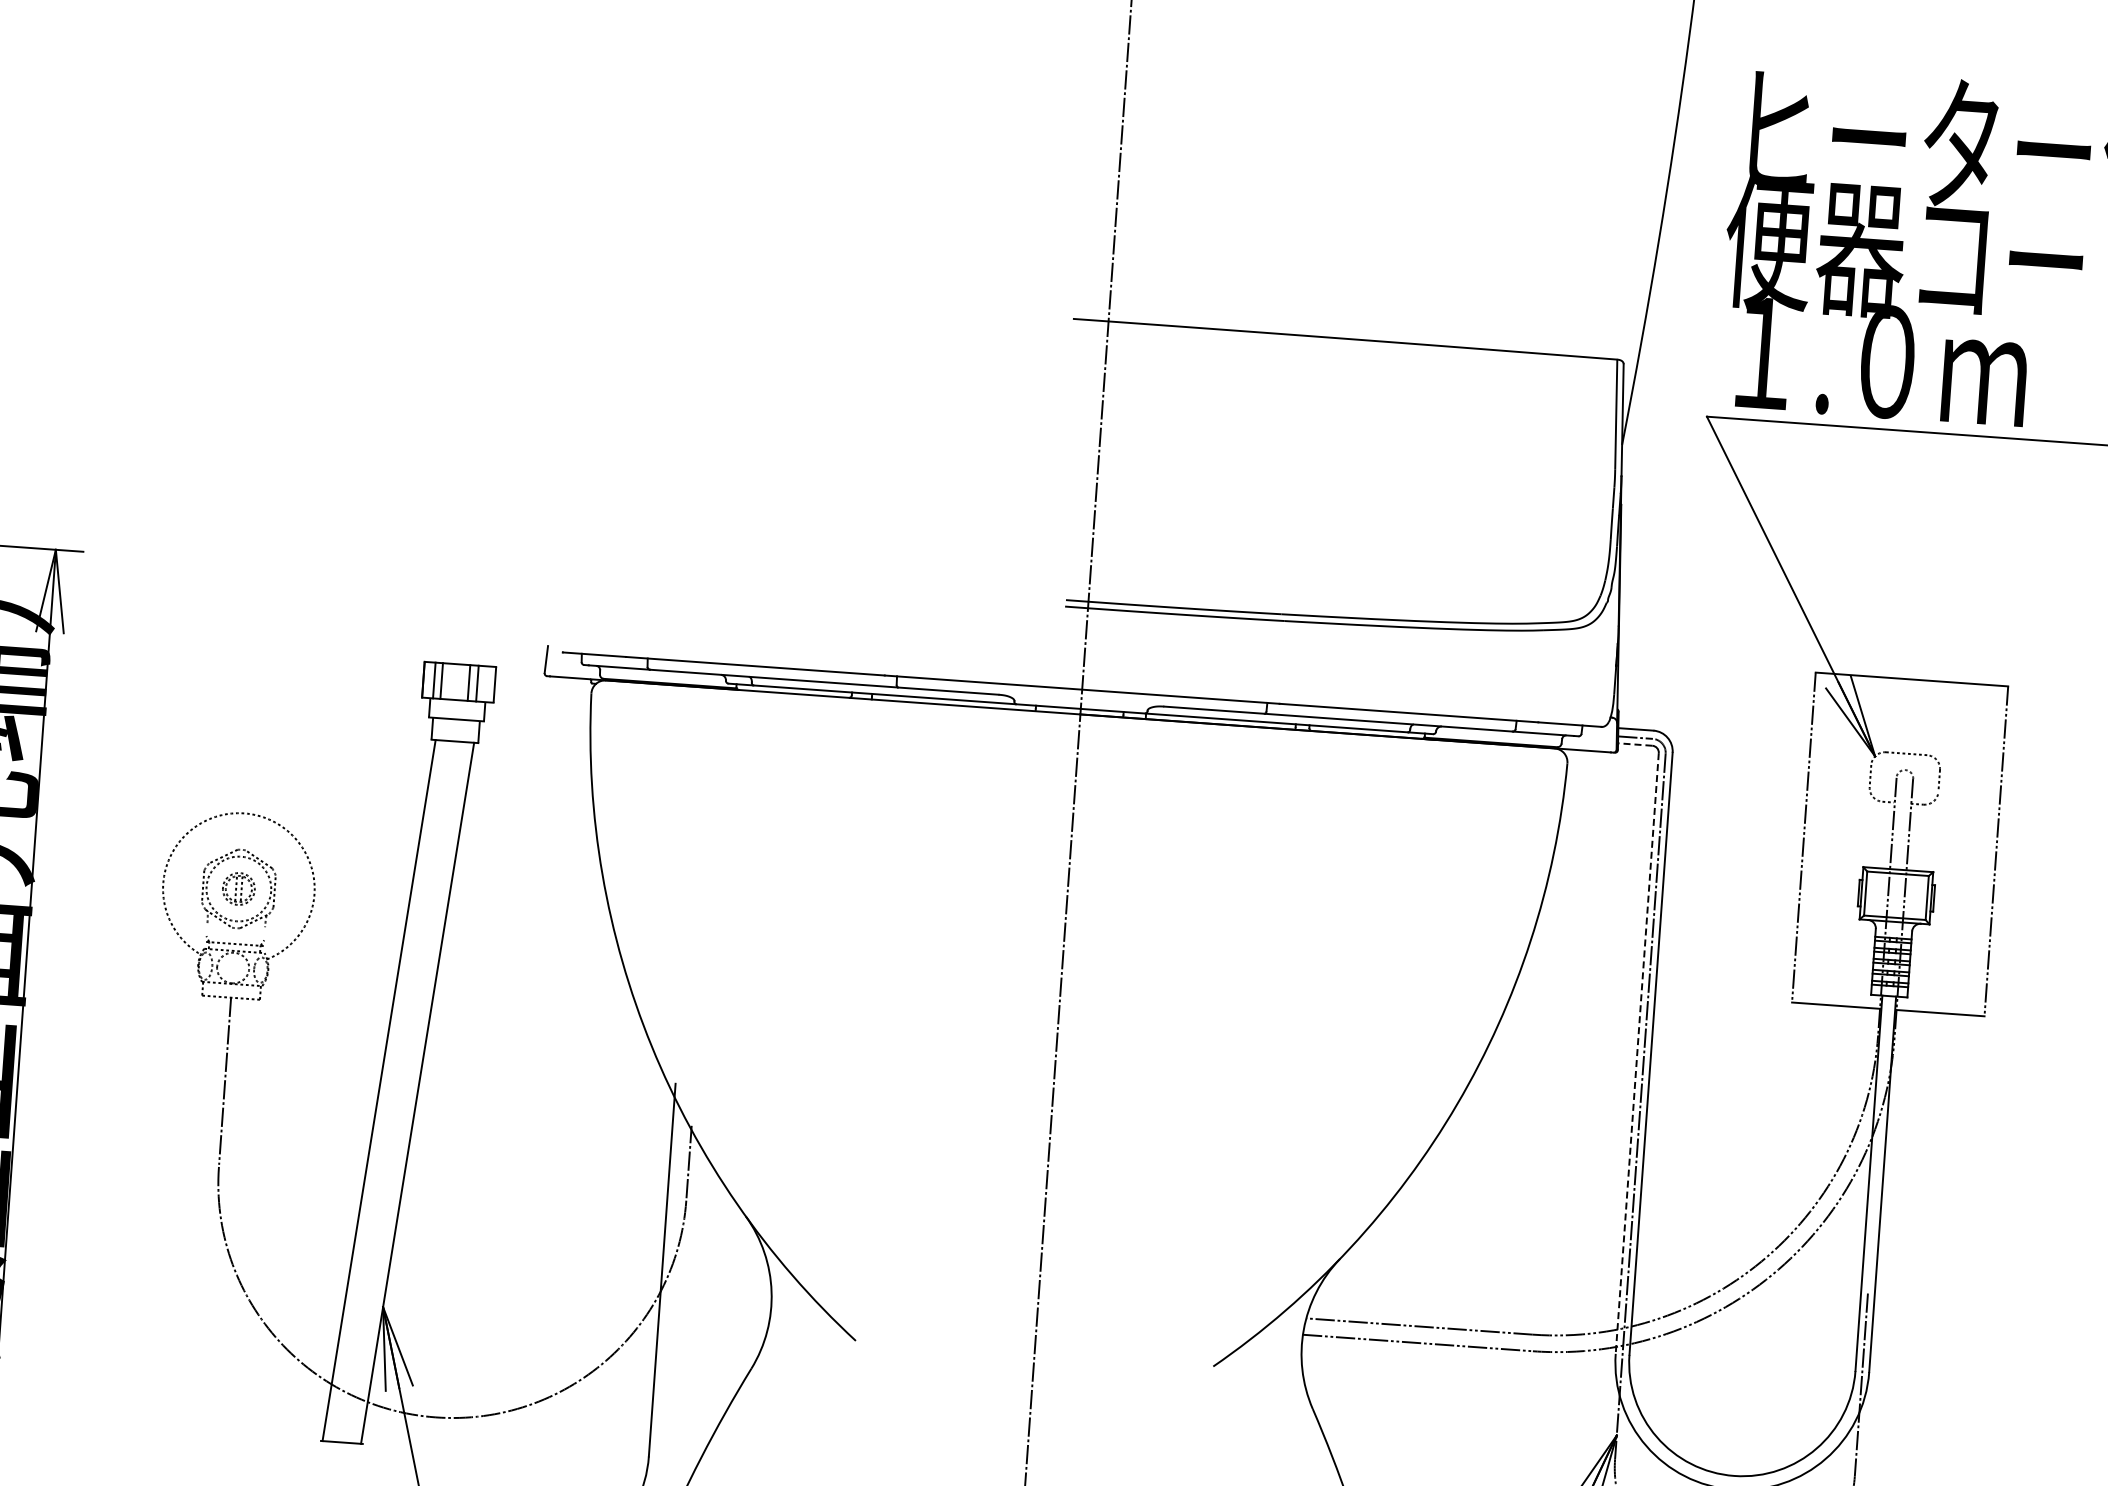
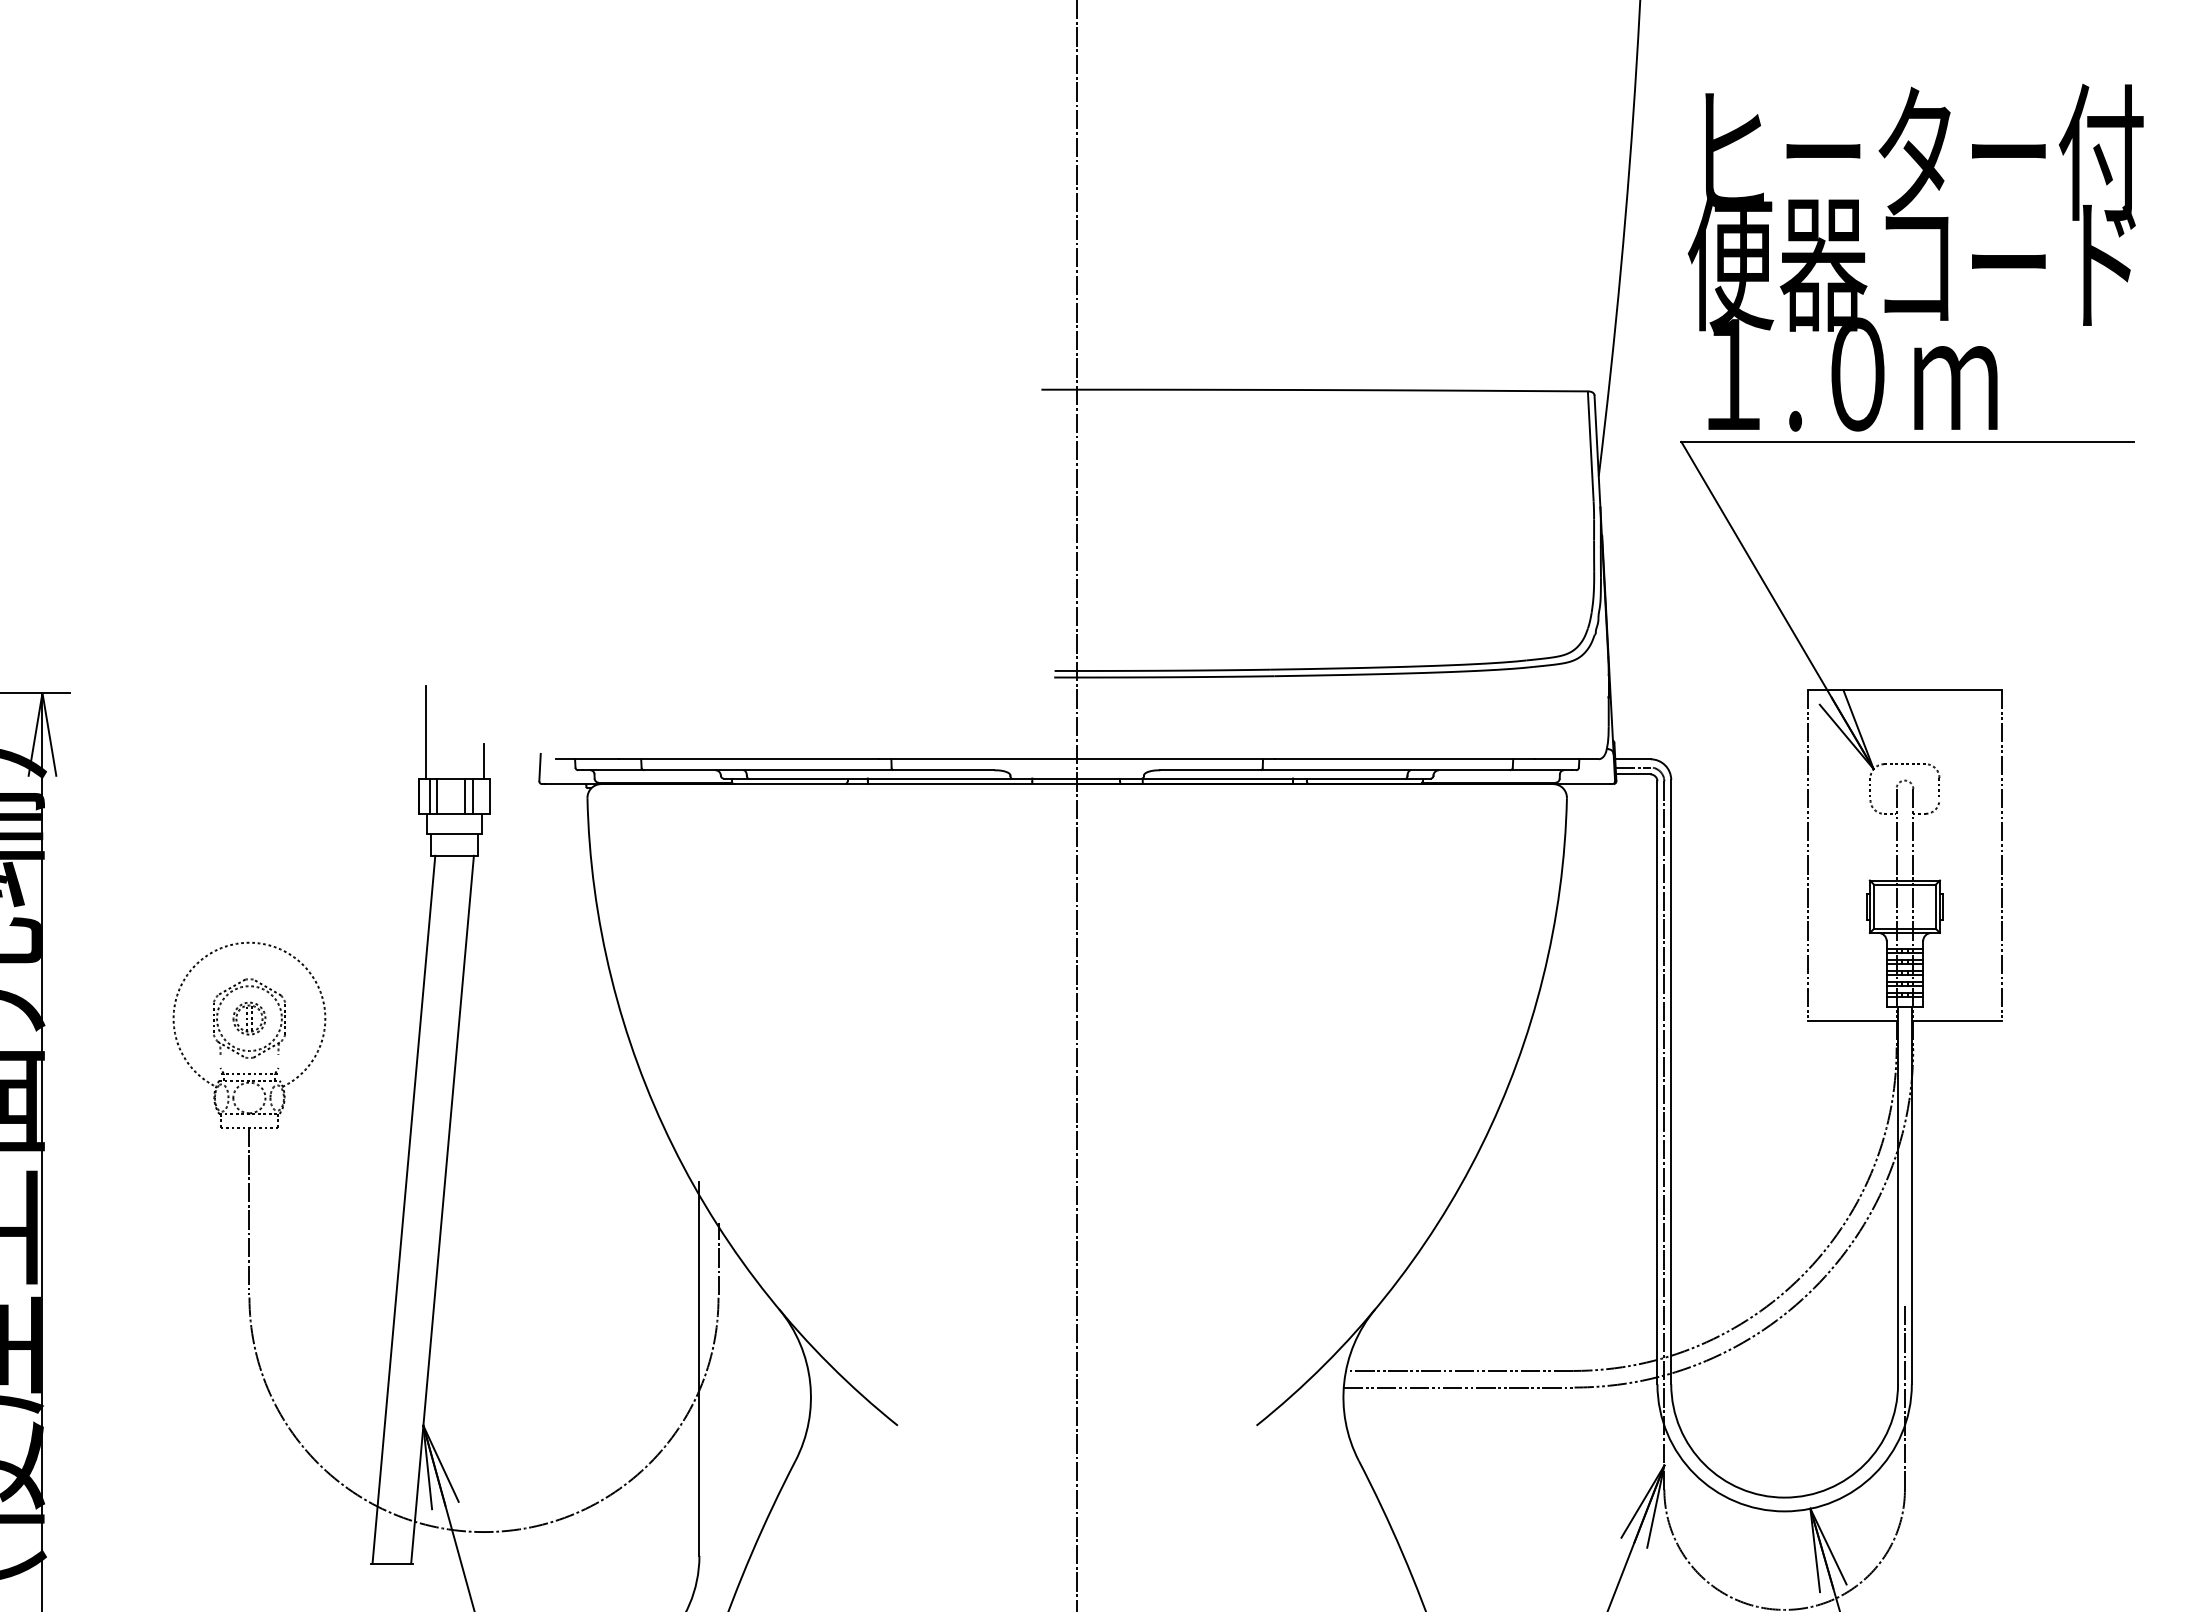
line: (434, 615) -> (425, 731), added
line: (490, 648) -> (483, 760), added
line: (1634, 744) -> (1632, 774), dashed -> solid
line: (1637, 1054) -> (1657, 1083), dashed -> solid

